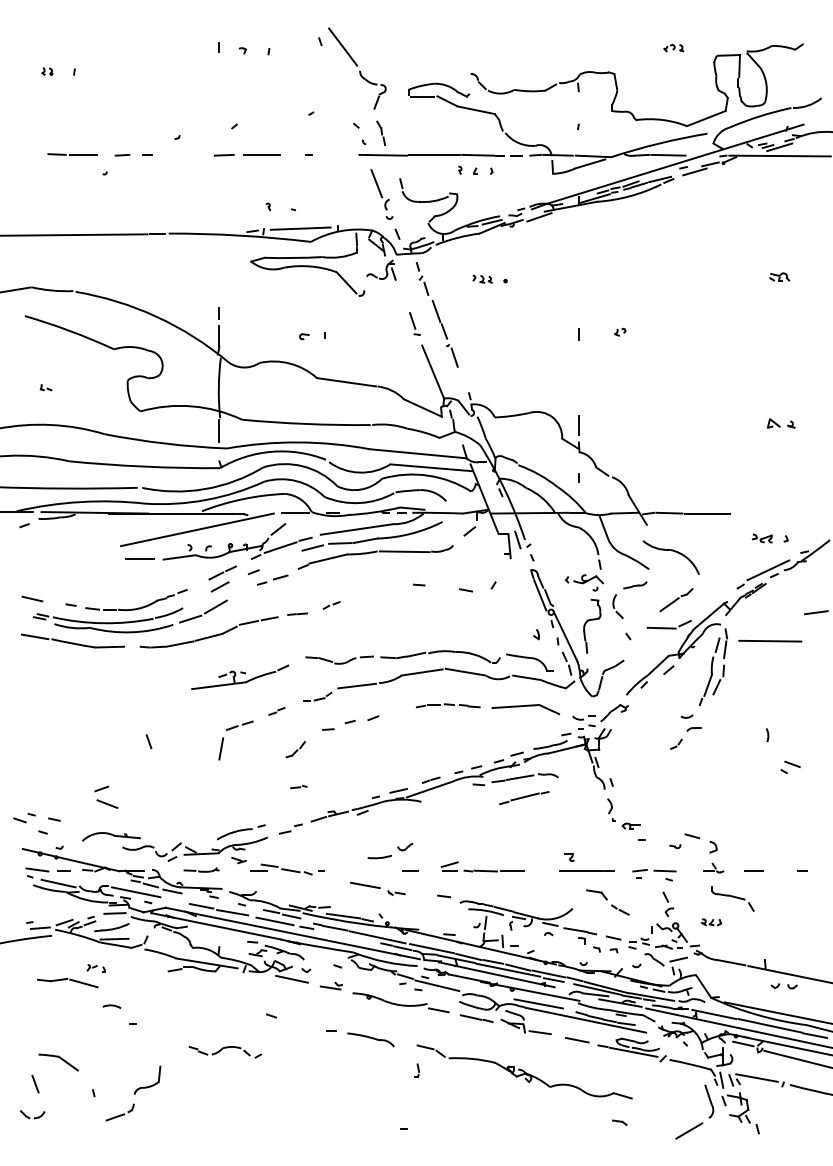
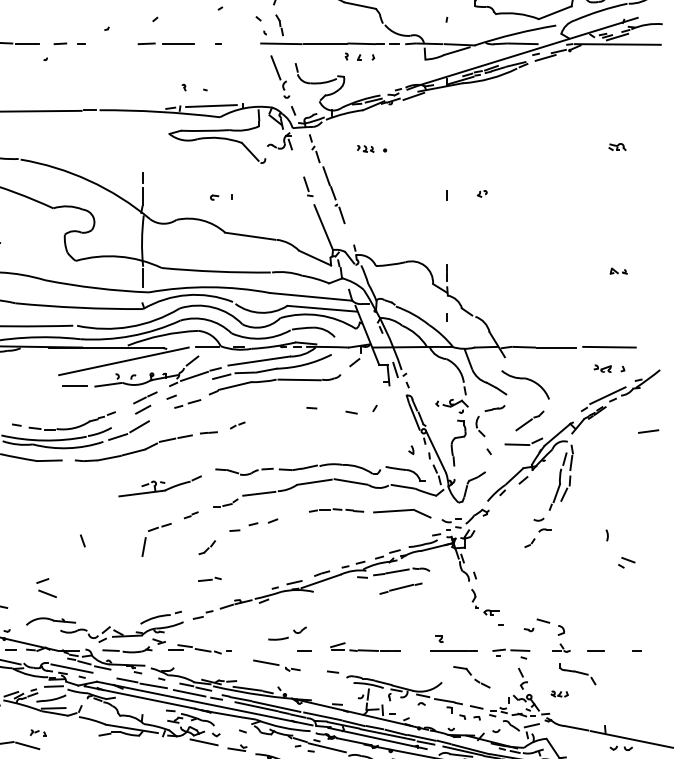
part: (780, 423) -> (618, 271), size x0.71
line: (770, 640) -> (609, 346), moved
part: (298, 786) -> (209, 578), size x1.67
part: (201, 869) -> (127, 649), size x1.67
line: (354, 937) -> (257, 706), added

